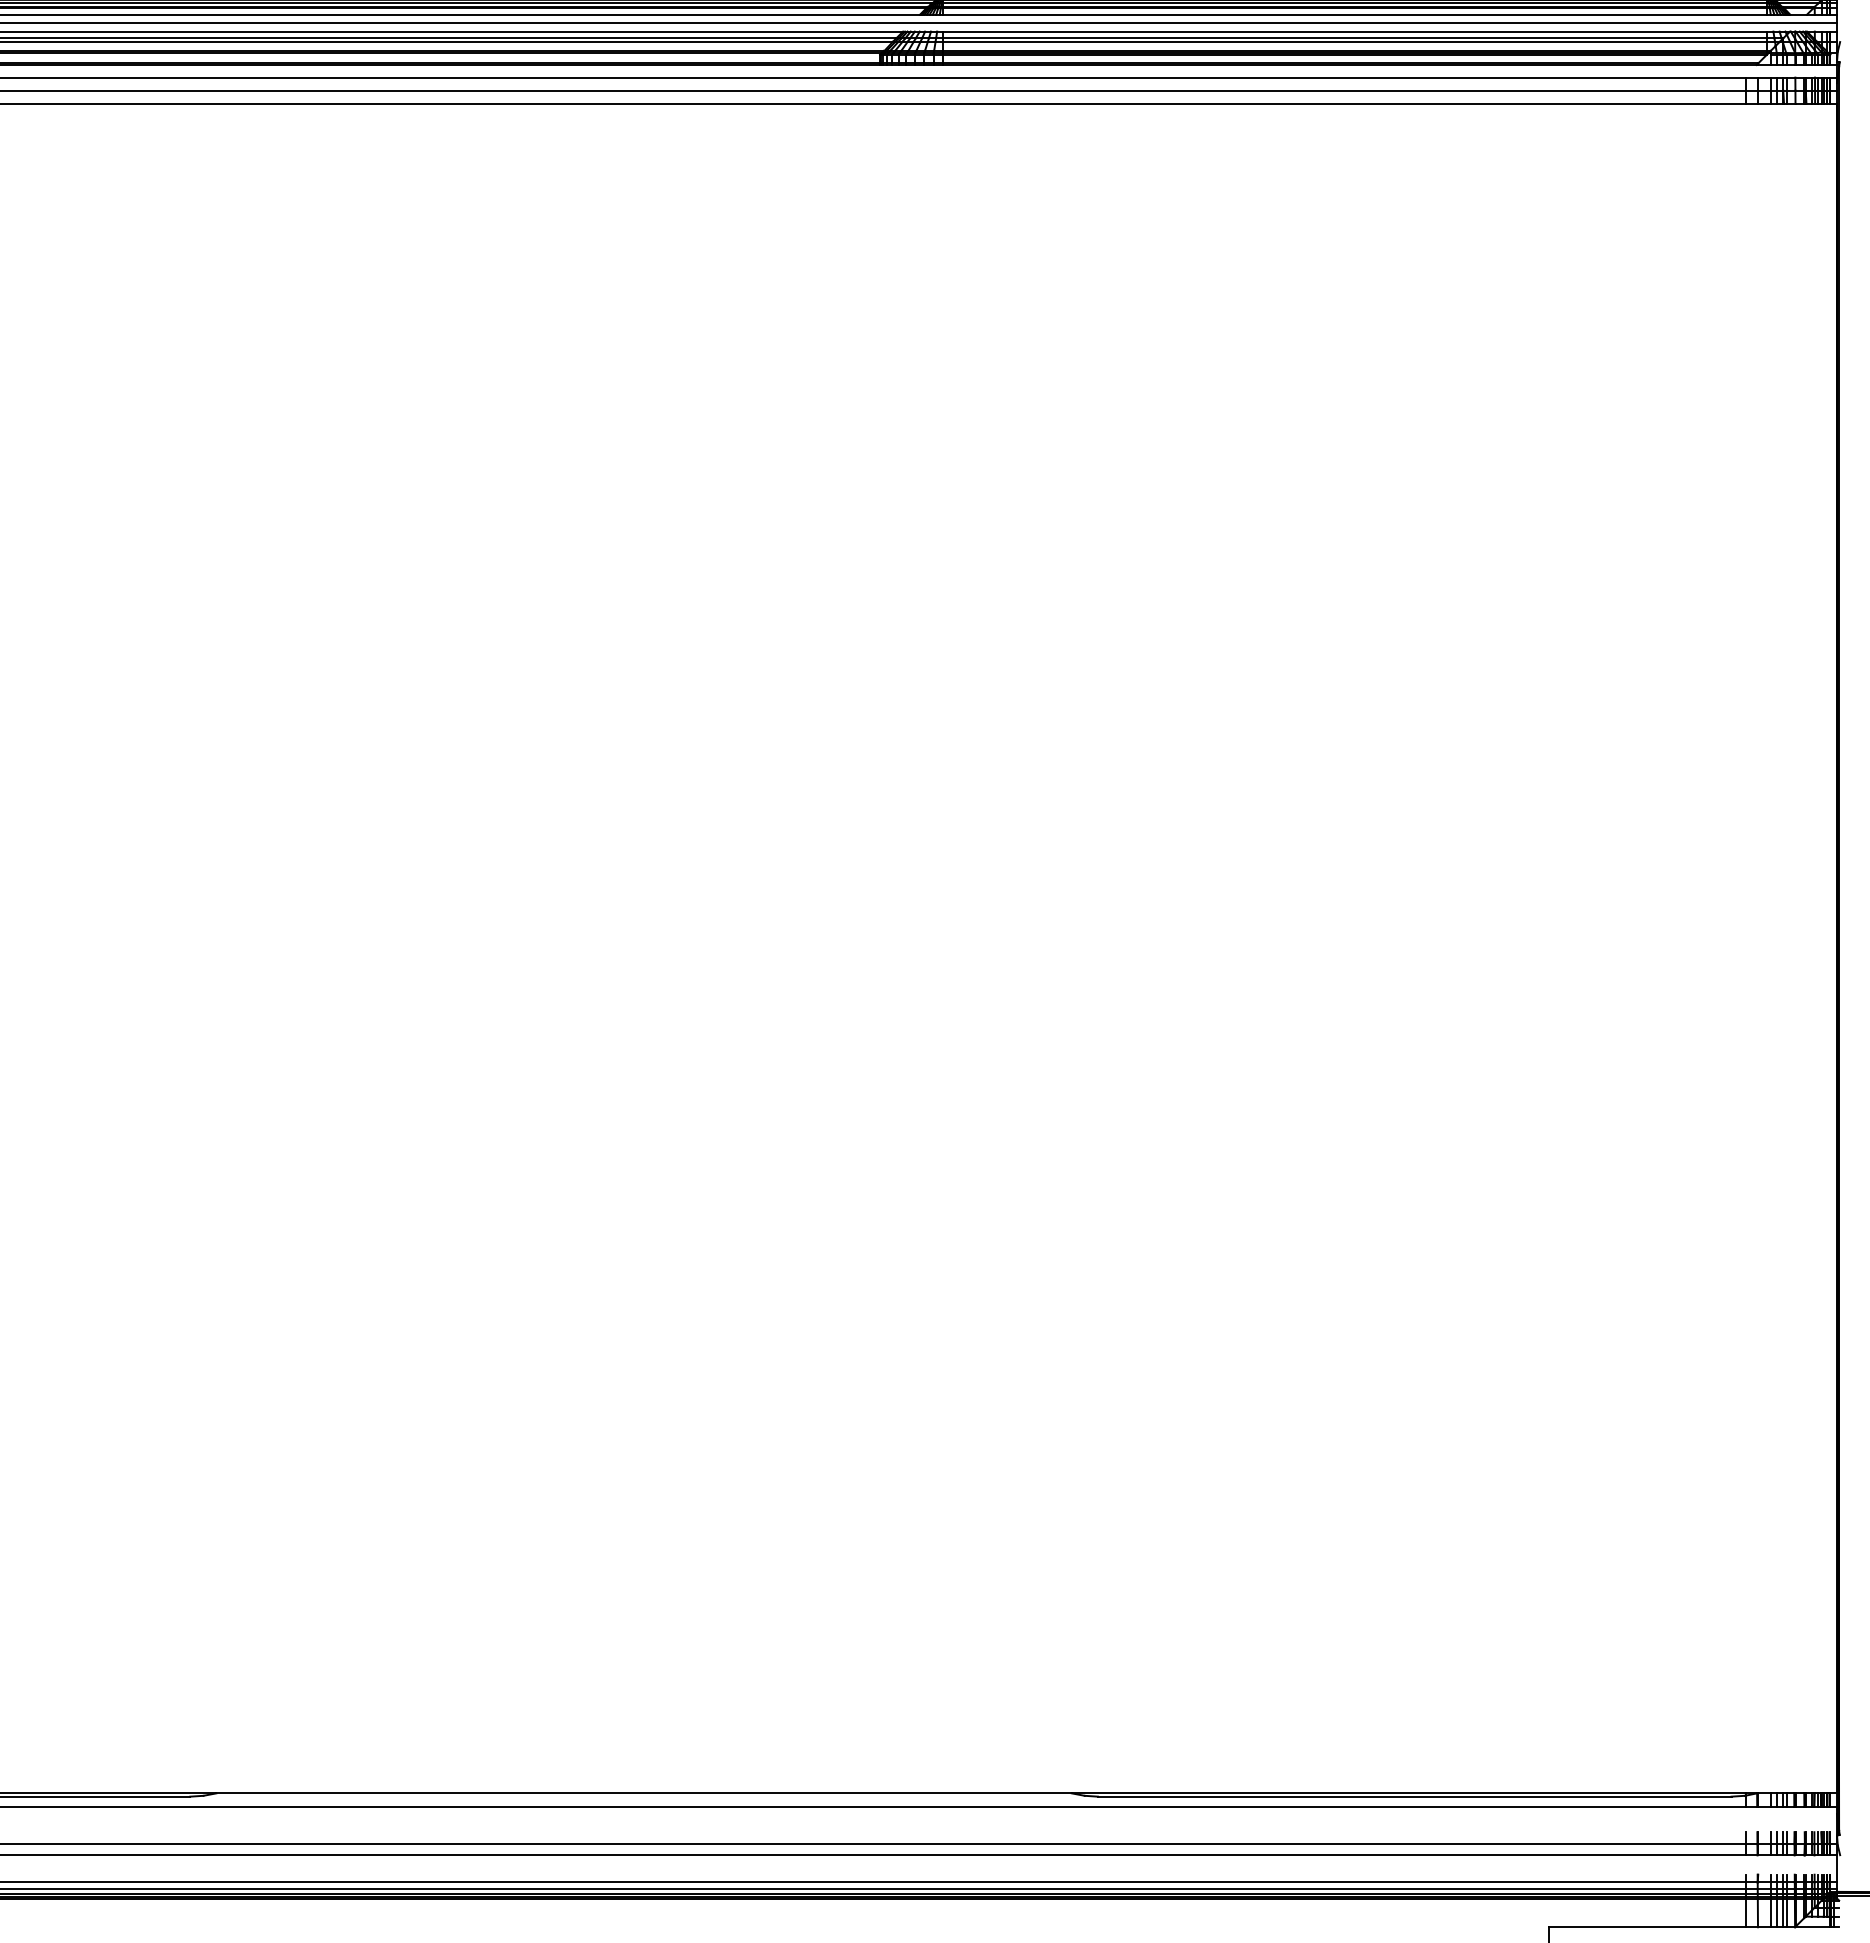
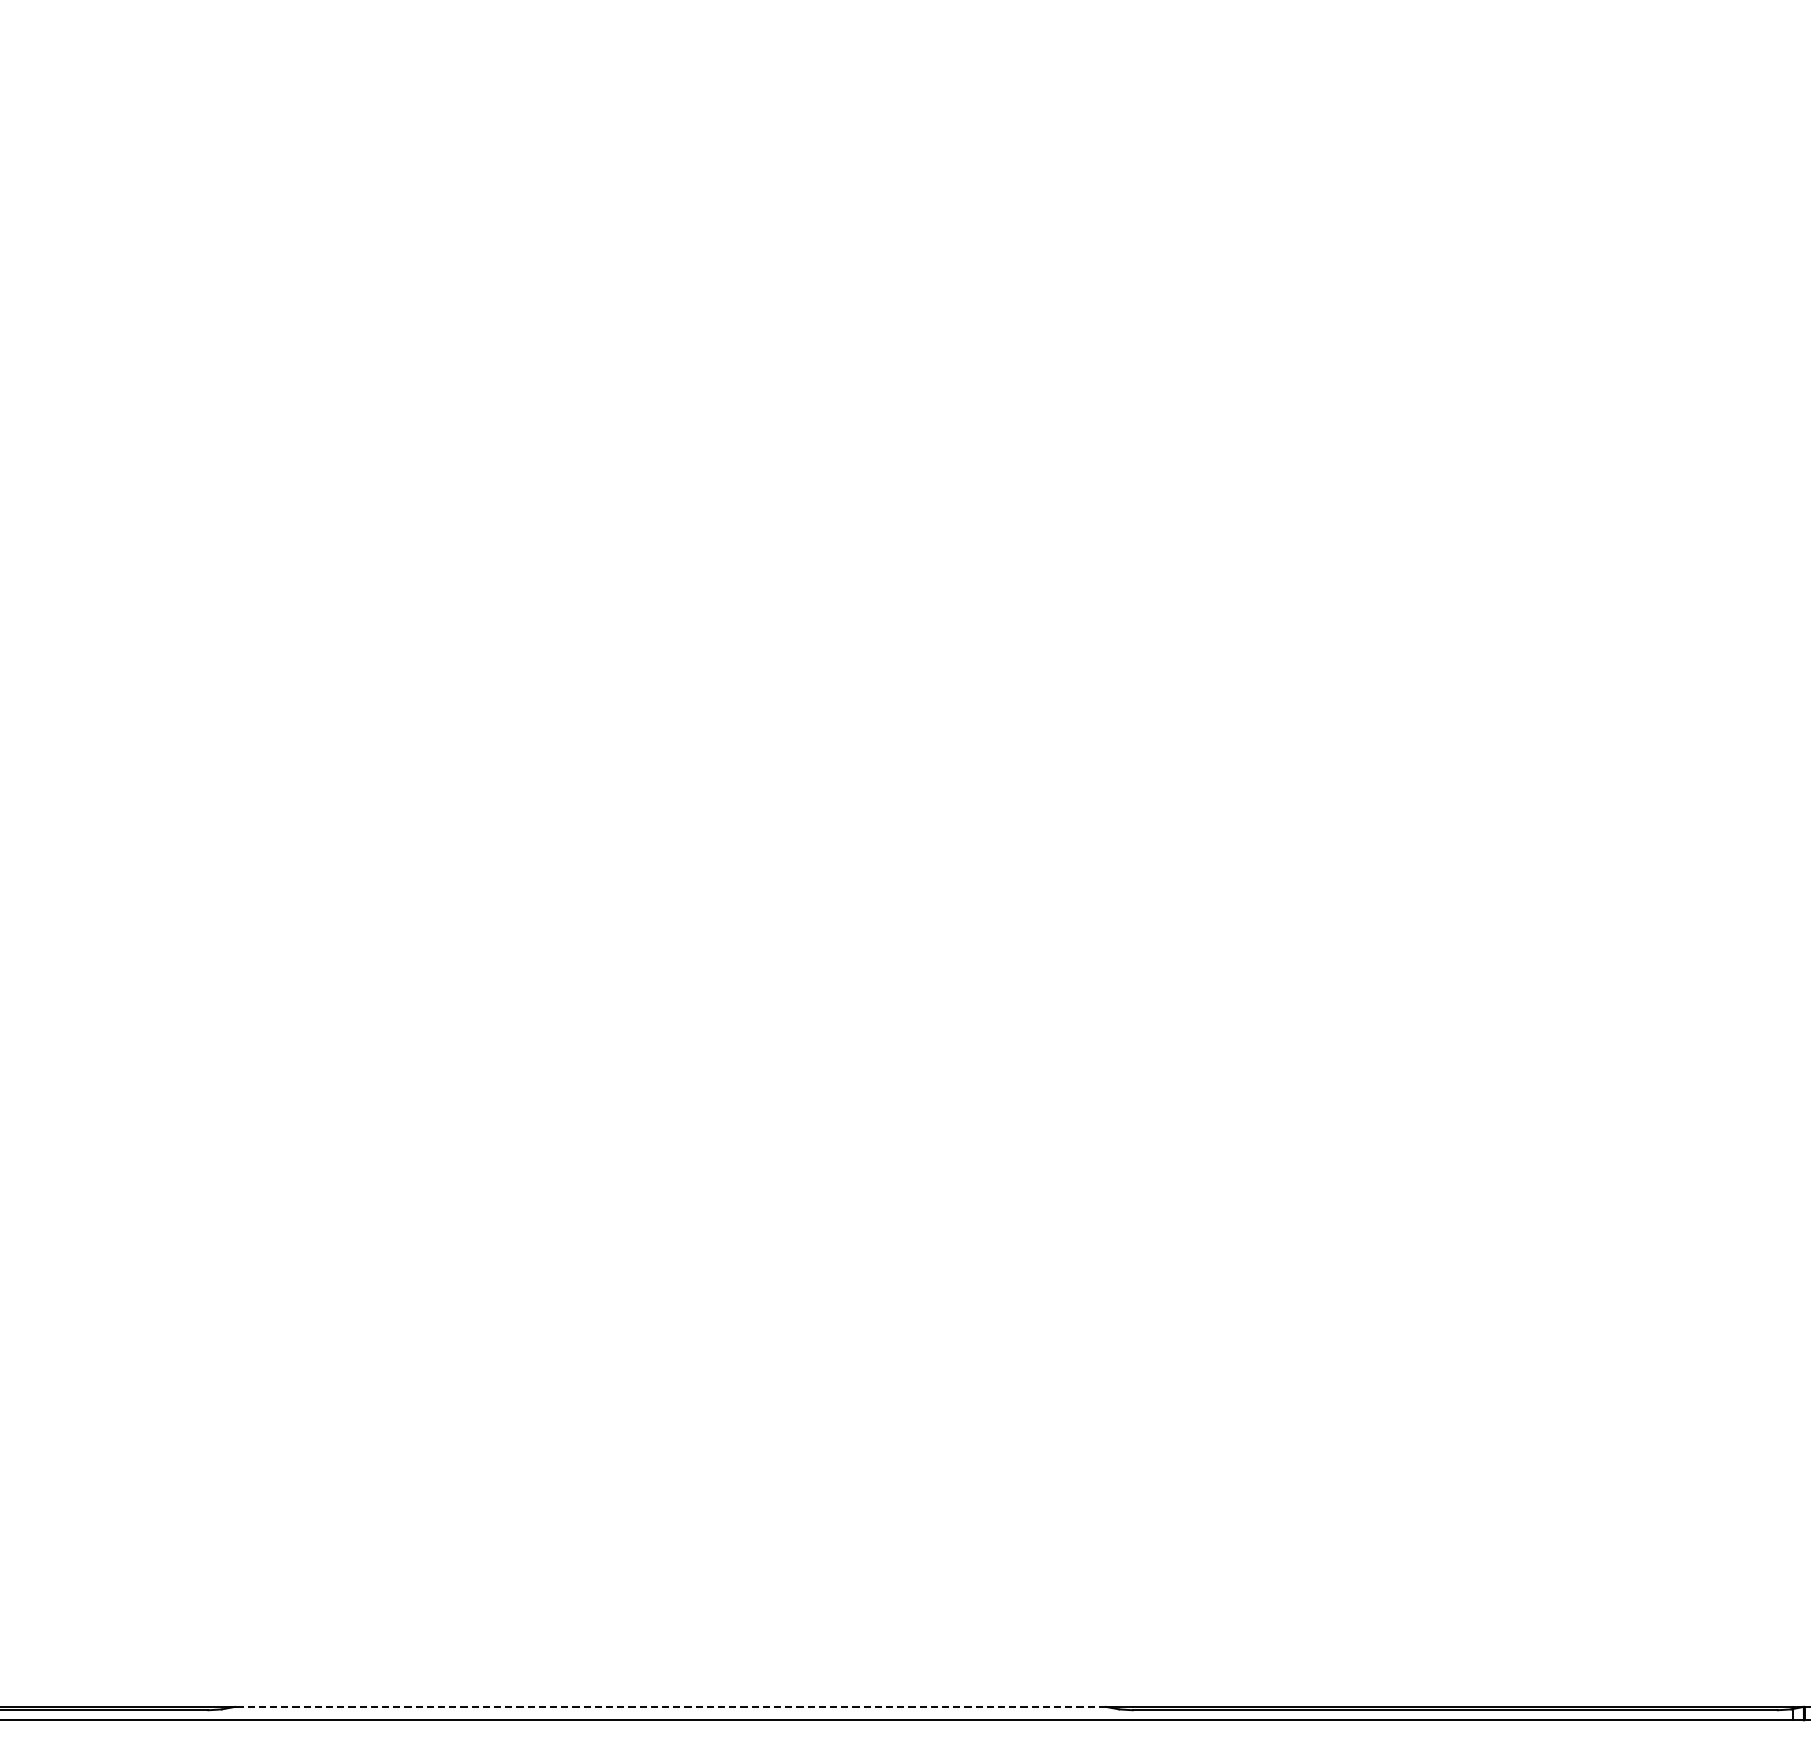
line: (644, 1793) -> (670, 1707), solid -> dashed

